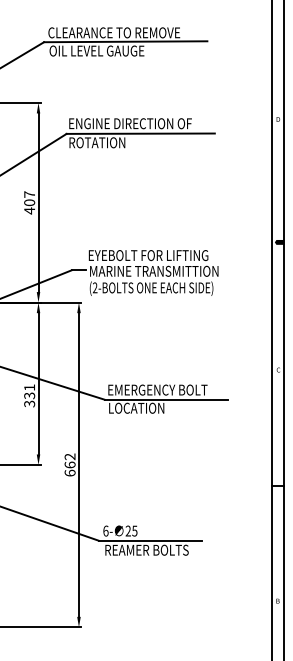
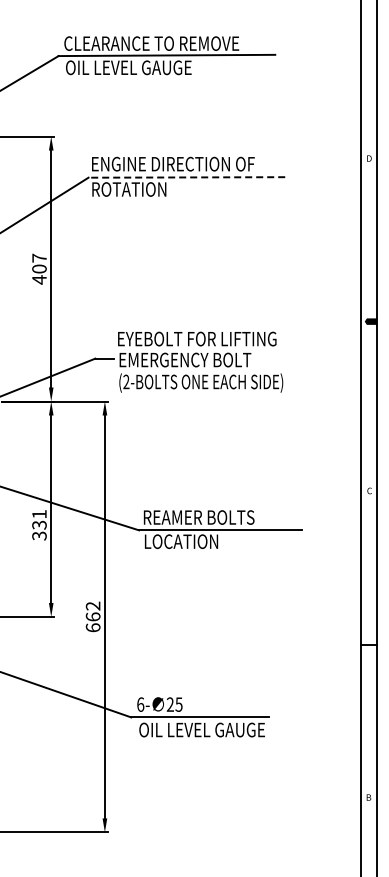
line: (140, 133) -> (186, 177), solid -> dashed
text: (154, 270) -> (204, 359), MARINE TRANSMITTION -> EMERGENCY BOLT
text: (158, 390) -> (210, 517), EMERGENCY BOLT -> REAMER BOLTS
text: (151, 549) -> (201, 729), REAMER BOLTS -> OIL LEVEL GAUGE

